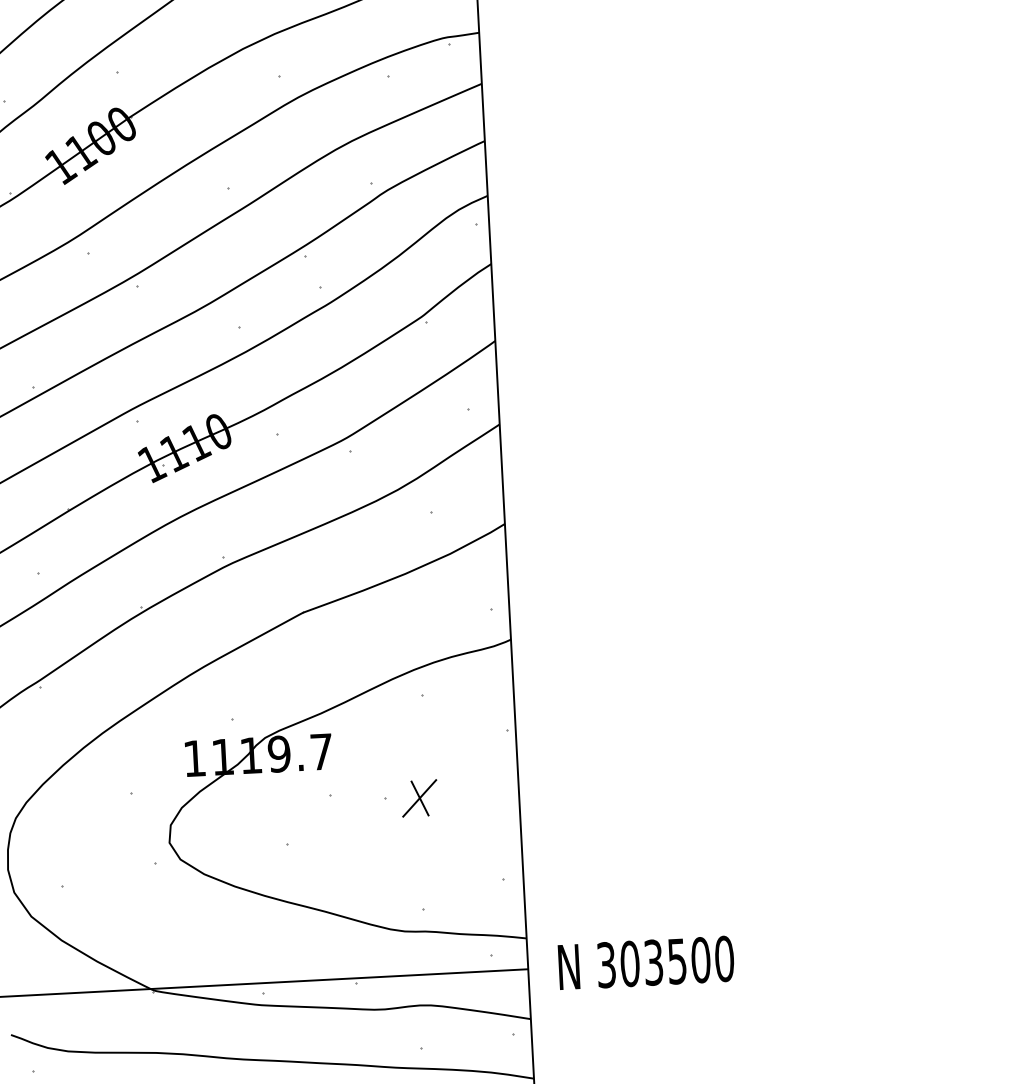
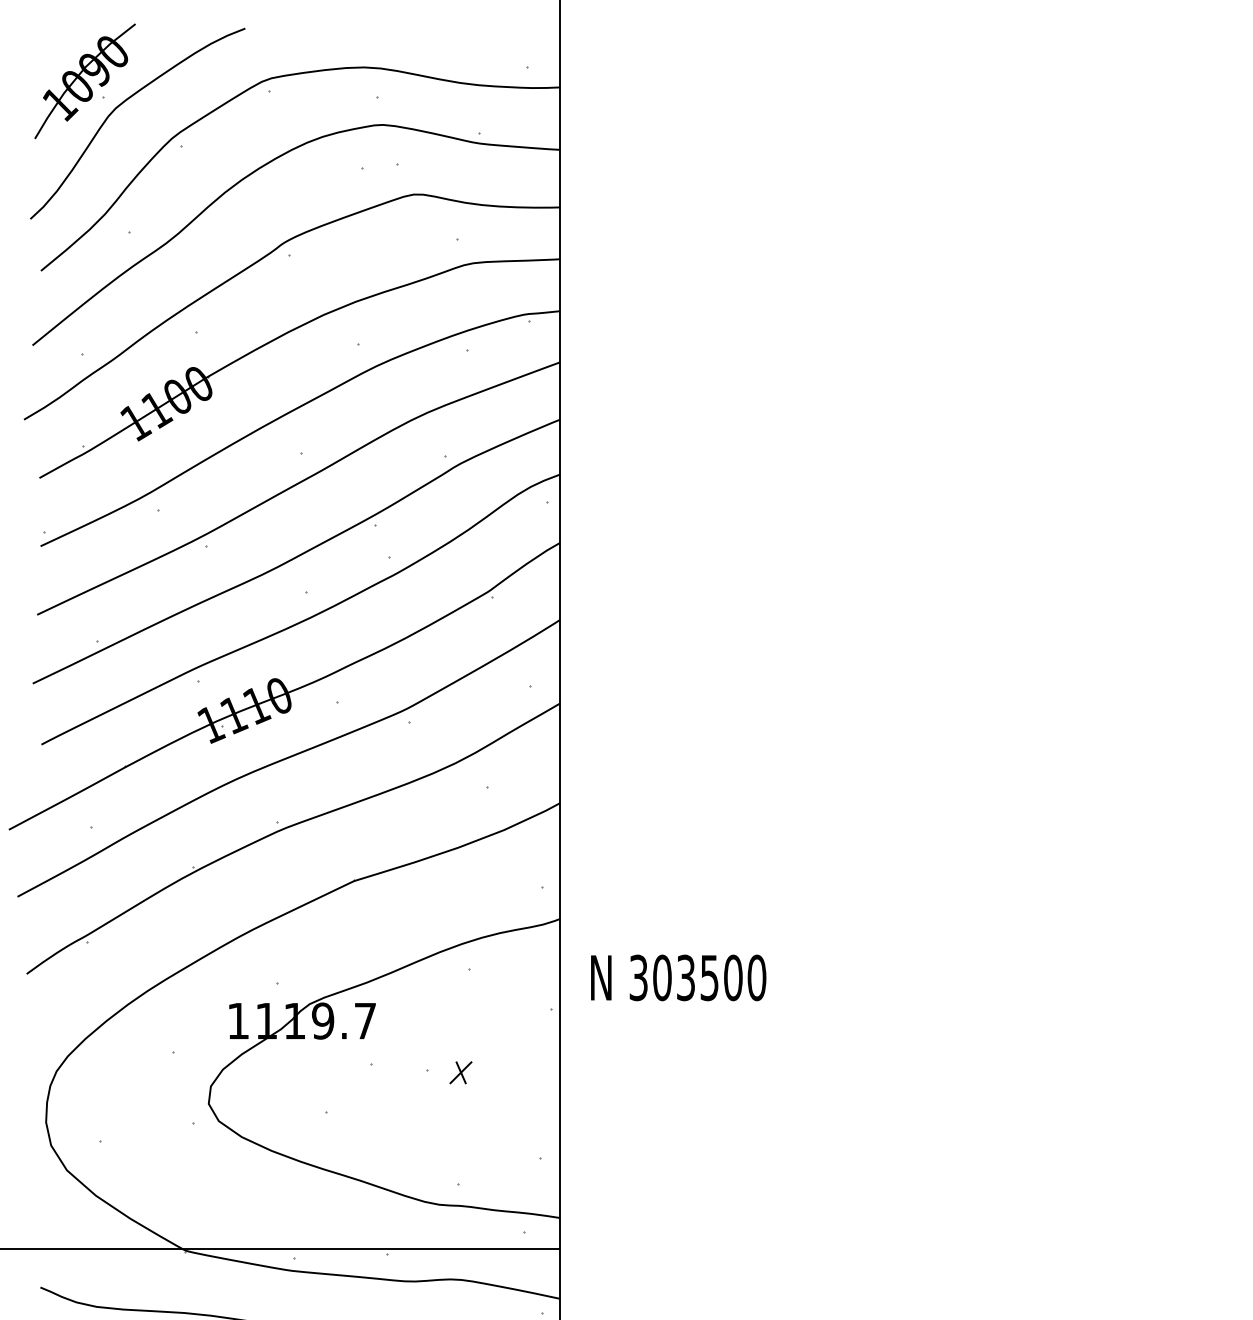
part: (419, 798) -> (460, 1072), size x0.6
text: (646, 962) -> (678, 977), moved

